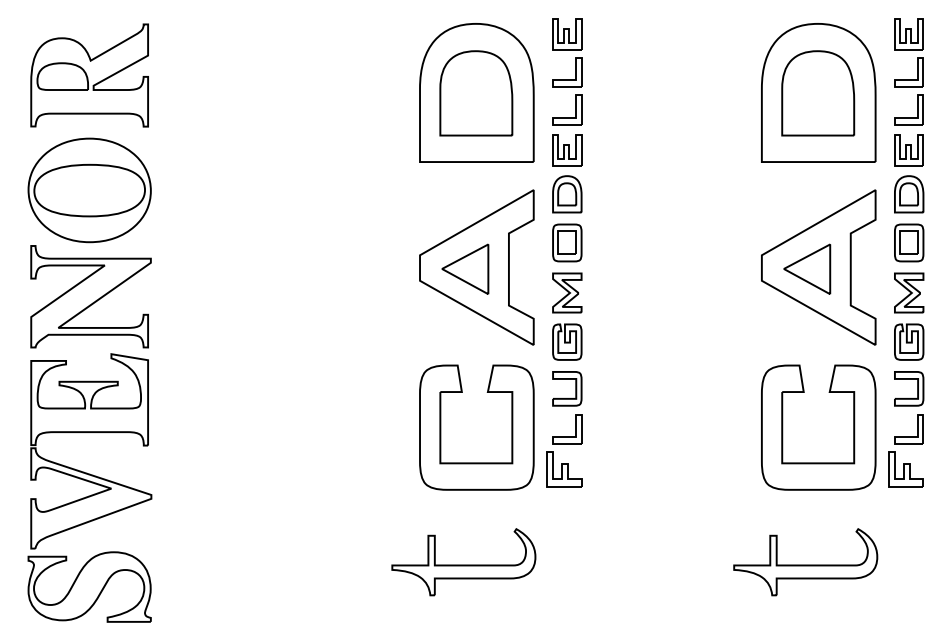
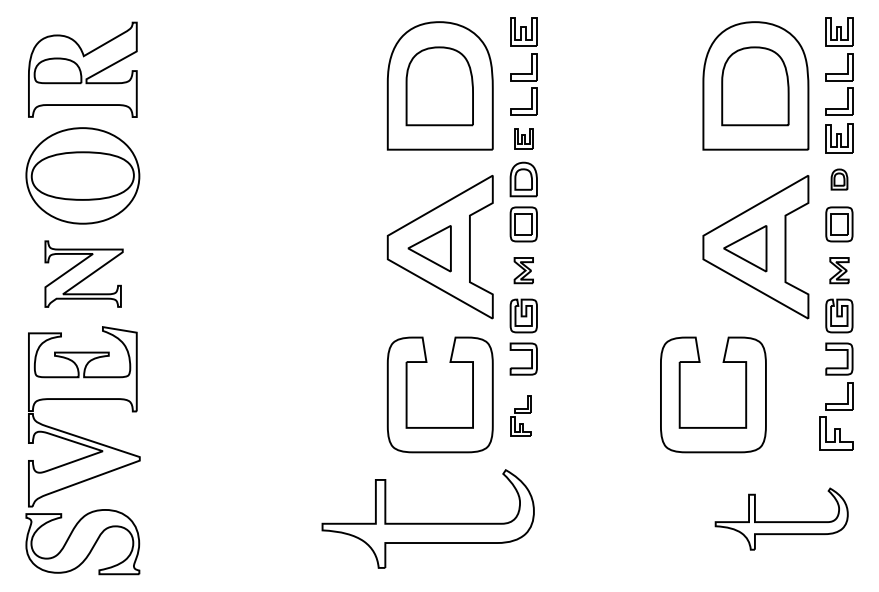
part: (567, 150) -> (523, 139), size x0.7
part: (909, 194) -> (839, 179), size x0.6
part: (567, 292) -> (523, 270), size x0.7
part: (909, 292) -> (839, 270), size x0.7
part: (90, 296) -> (83, 273), size x0.7
part: (783, 427) -> (680, 394), moved
part: (564, 450) -> (521, 416), size x0.6
part: (463, 562) -> (427, 519), size x1.6
part: (805, 562) -> (781, 519), moved

